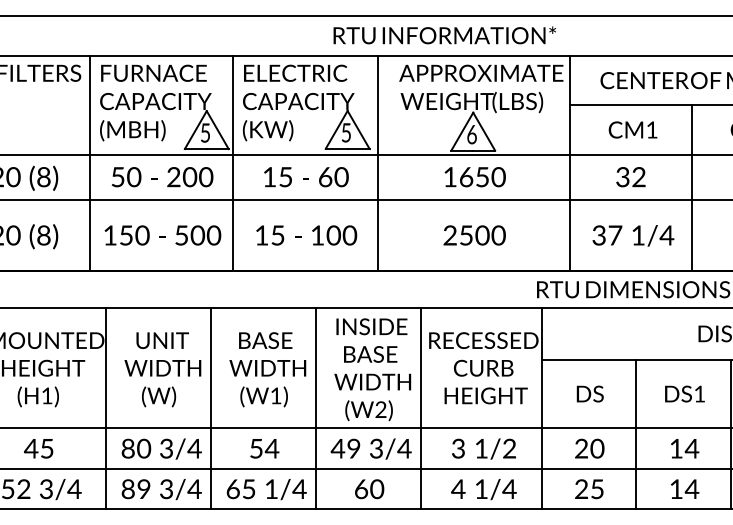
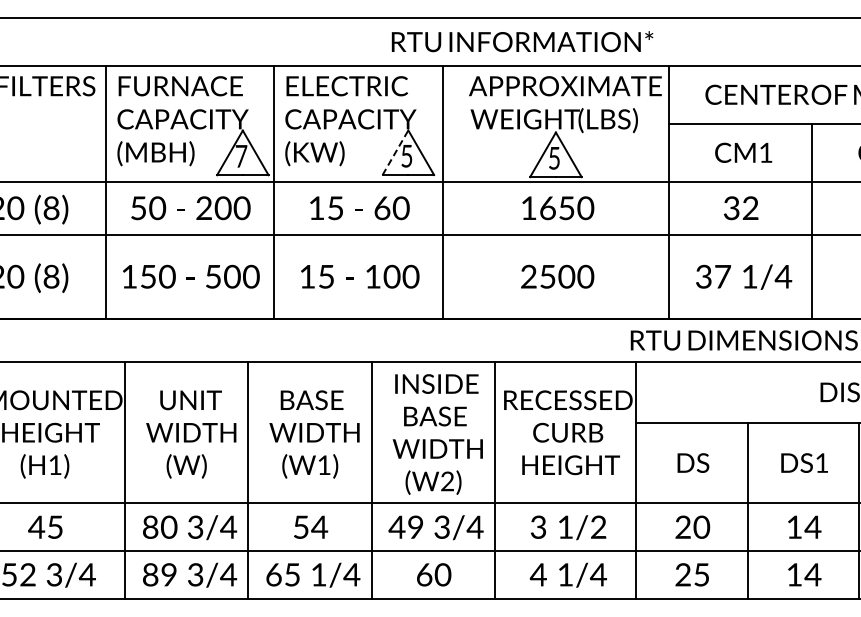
line: (336, 129) -> (395, 152), solid -> dashed
text: (205, 133) -> (241, 156), 5 -> 7
text: (472, 134) -> (554, 158), 6 -> 5

